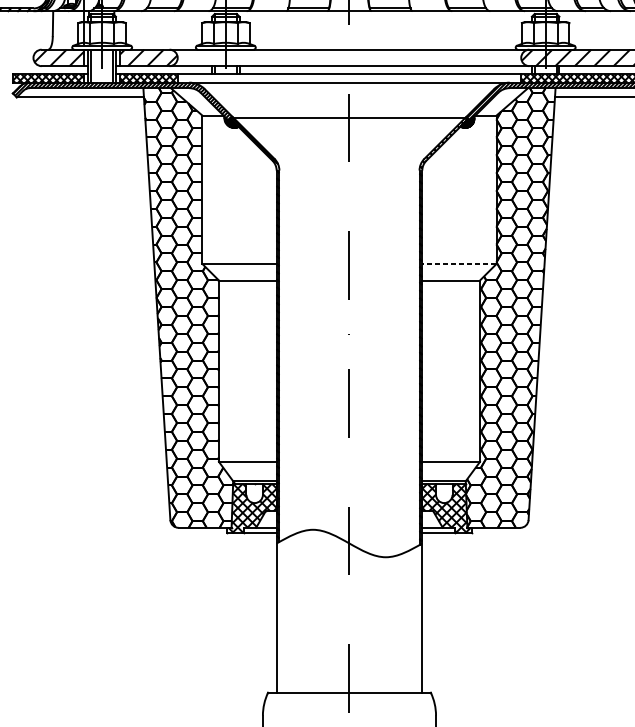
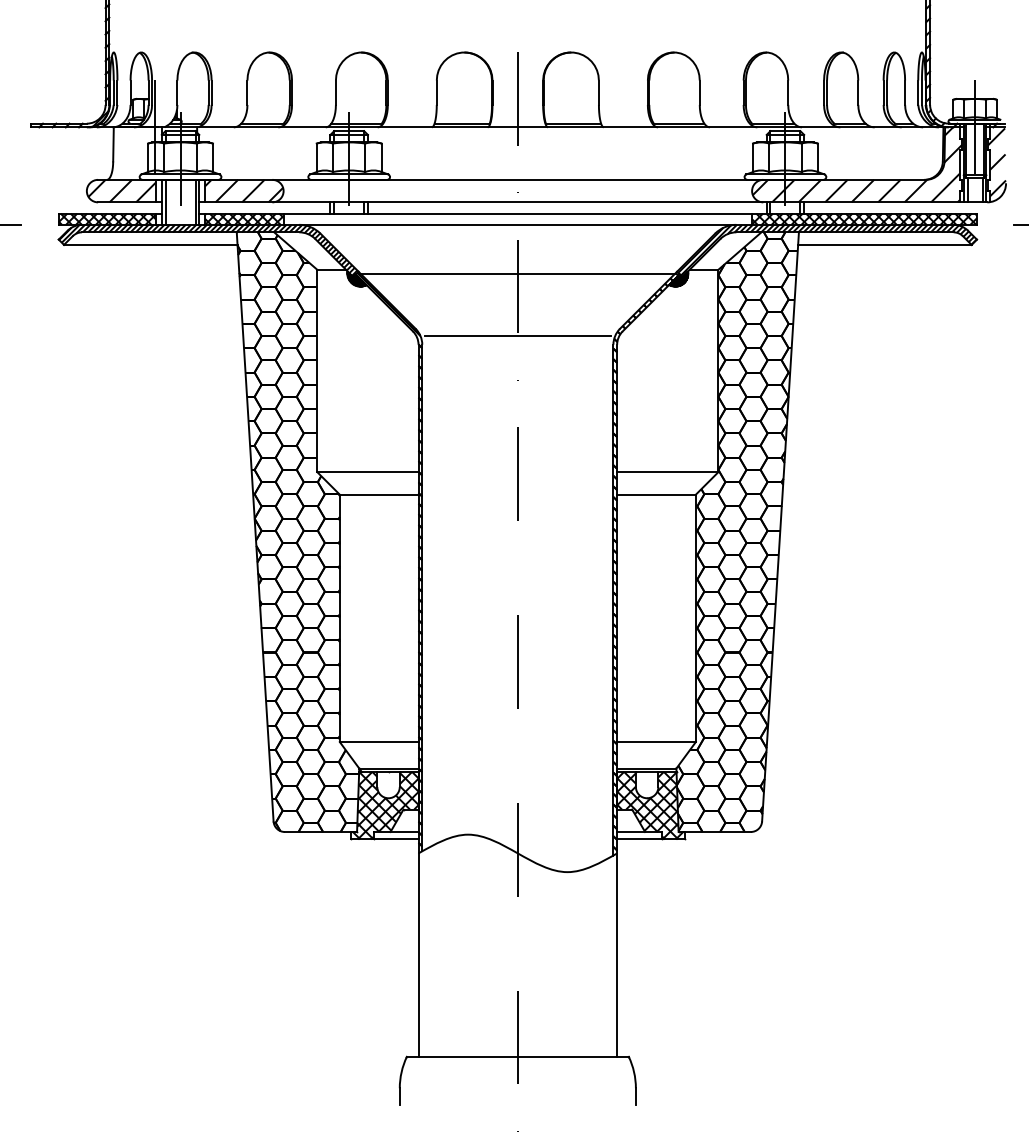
line: (349, 164) -> (517, 336), added
line: (459, 264) -> (667, 472), dashed -> solid

